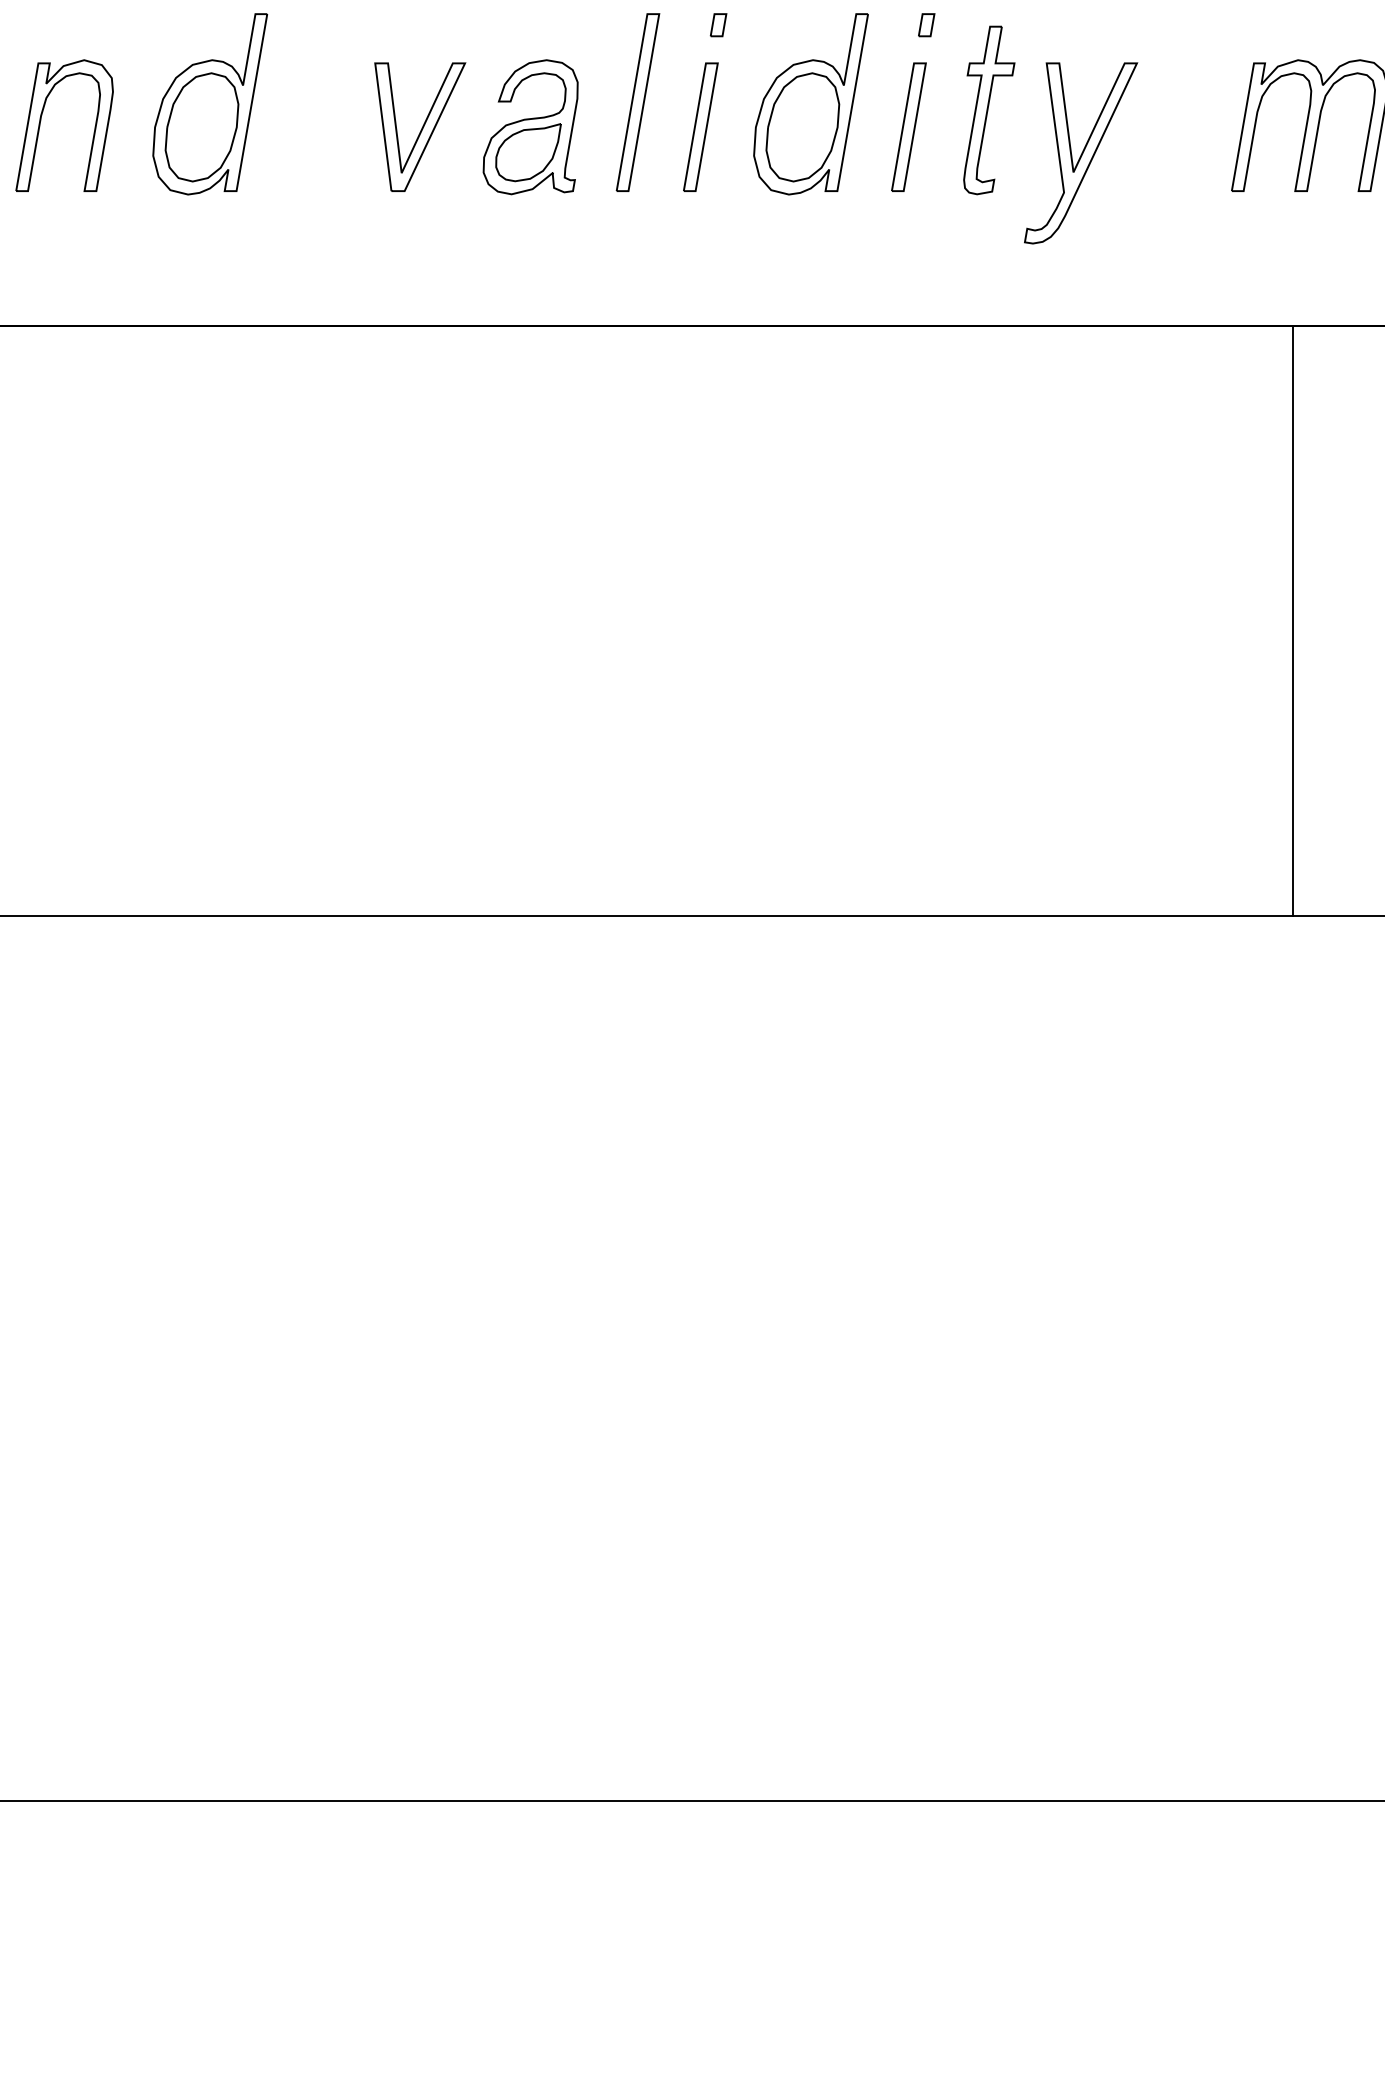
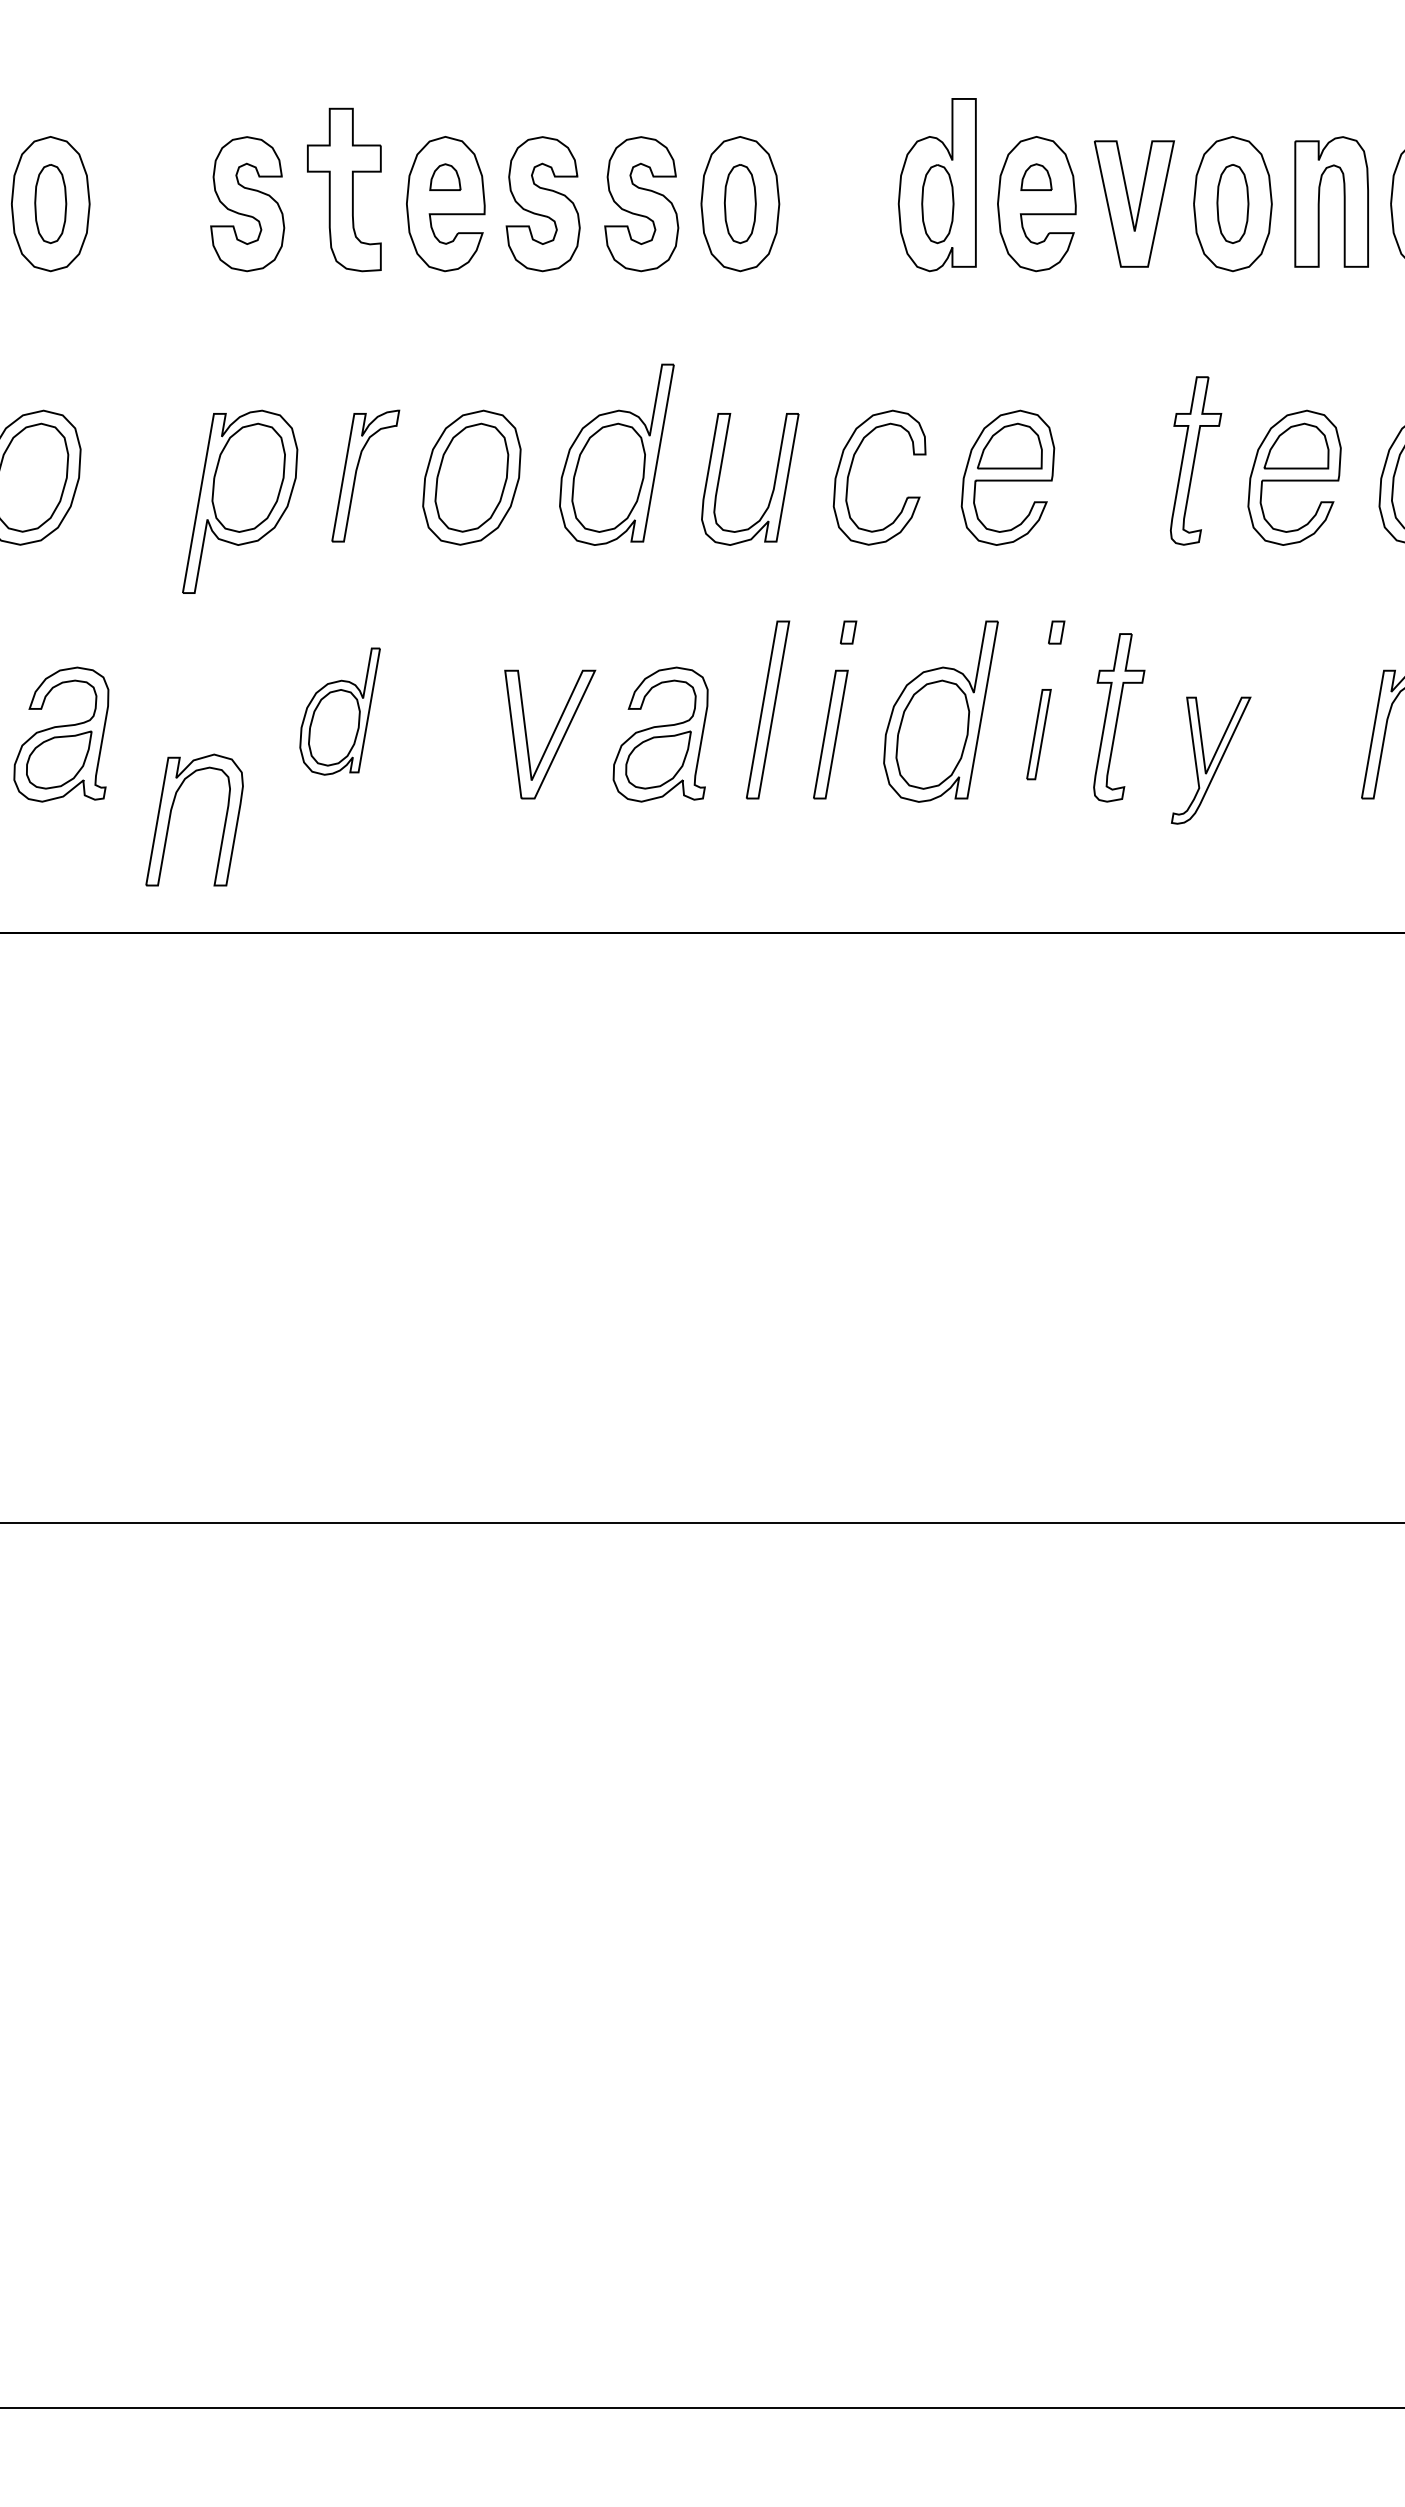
part: (209, 104) -> (339, 711), size x0.7
part: (41, 121) -> (171, 815), moved
part: (908, 127) -> (1038, 734), size x0.7
part: (1081, 153) -> (1211, 760), size x0.7

